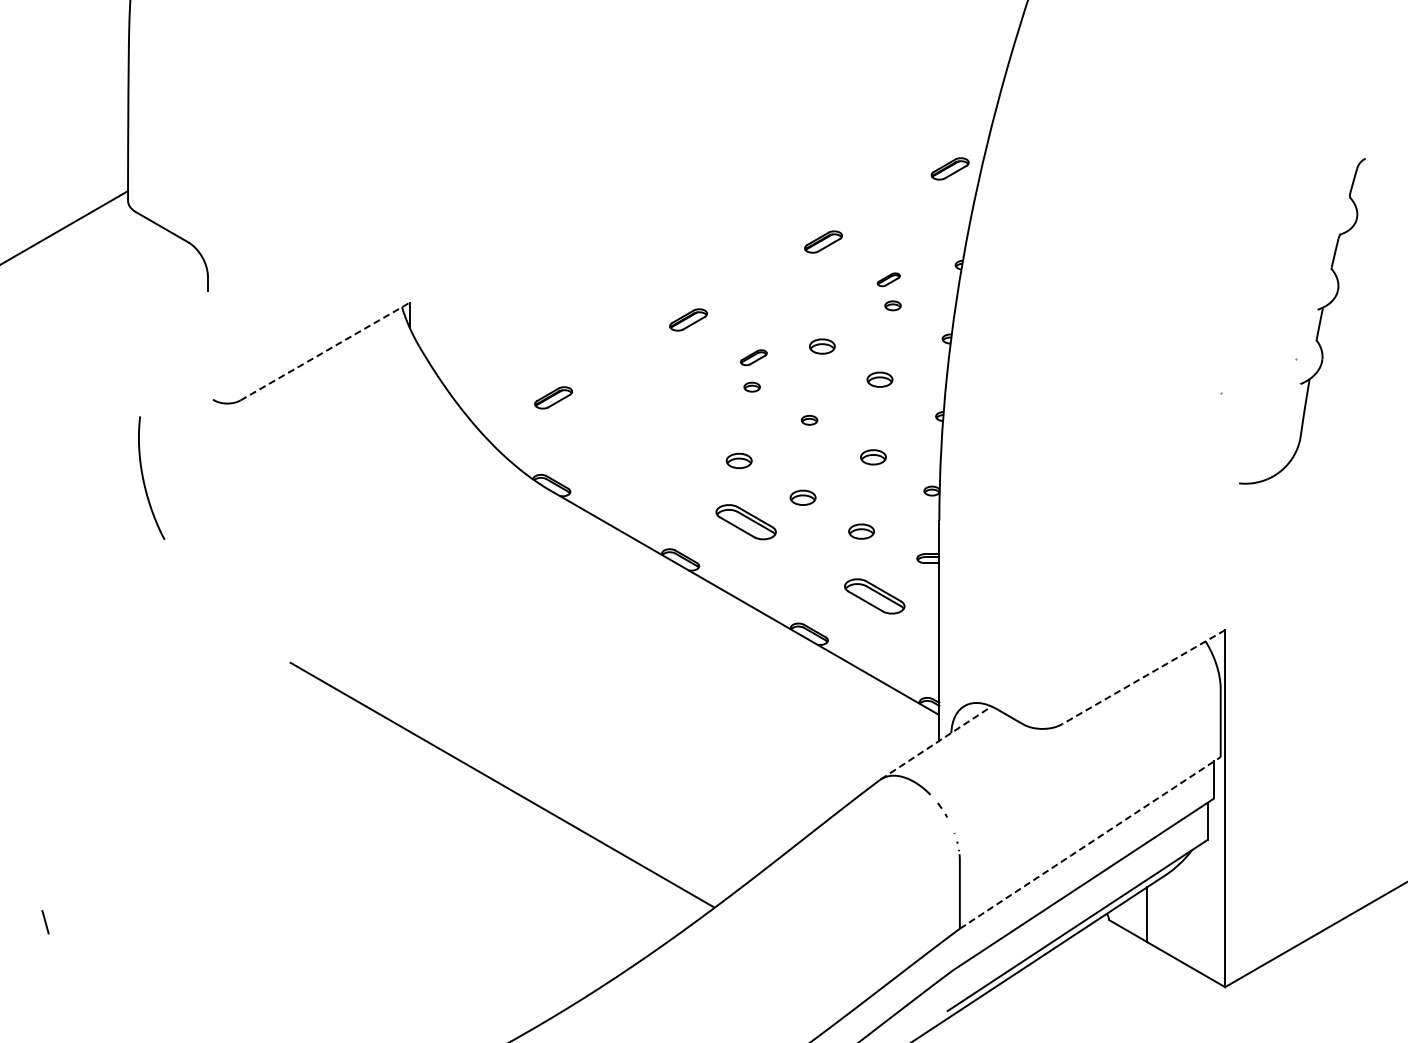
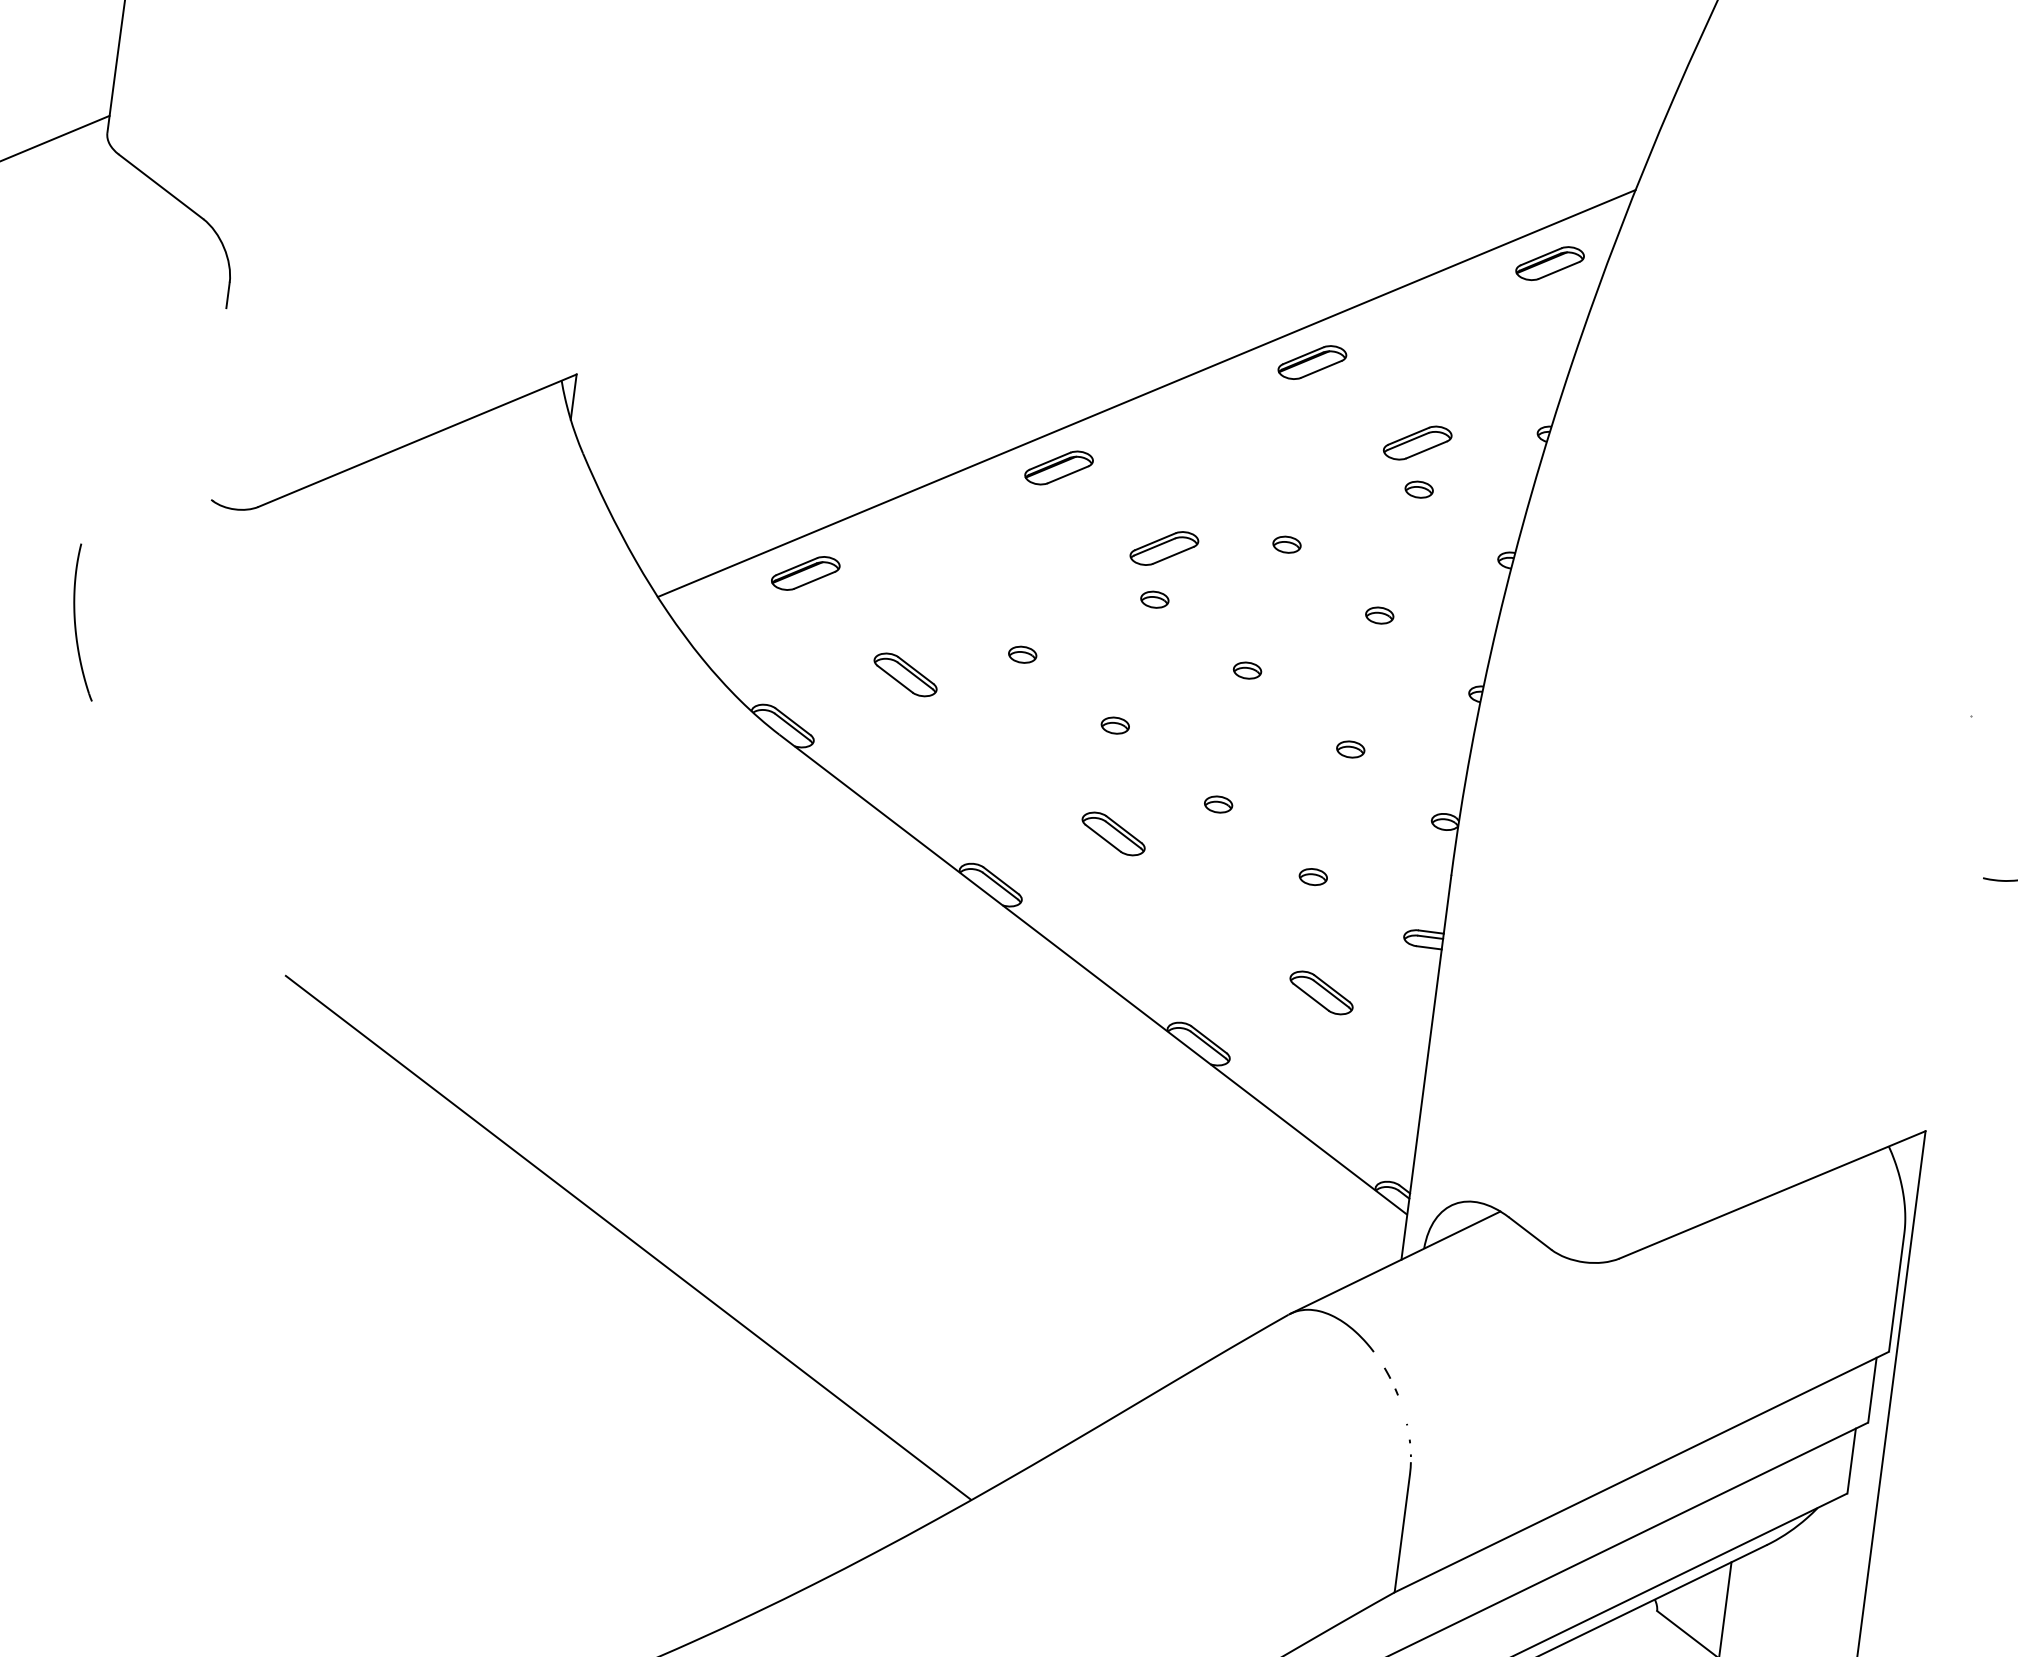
line: (732, 271) -> (1146, 393), added
part: (888, 279) -> (1417, 442), size x1.67
part: (822, 346) -> (1286, 544), size x0.62
line: (325, 351) -> (417, 440), dashed -> solid
part: (753, 357) -> (1163, 548), size x1.43
part: (879, 379) -> (1378, 615), size x0.62
part: (681, 427) -> (1022, 654), added
part: (616, 447) -> (904, 674), added
part: (873, 456) -> (1350, 748), size x0.62
part: (738, 460) -> (1114, 724), size x0.62
part: (151, 478) -> (85, 622), size x0.71
part: (802, 497) -> (1217, 803), size x0.62
part: (745, 521) -> (1112, 832), size x0.62
part: (861, 531) -> (1312, 876), size x0.62
part: (874, 596) -> (1320, 992), size x0.62
line: (1143, 677) -> (1772, 1195), dashed -> solid
line: (936, 742) -> (1396, 1261), dashed -> solid
line: (1090, 842) -> (1642, 1471), dashed -> solid

